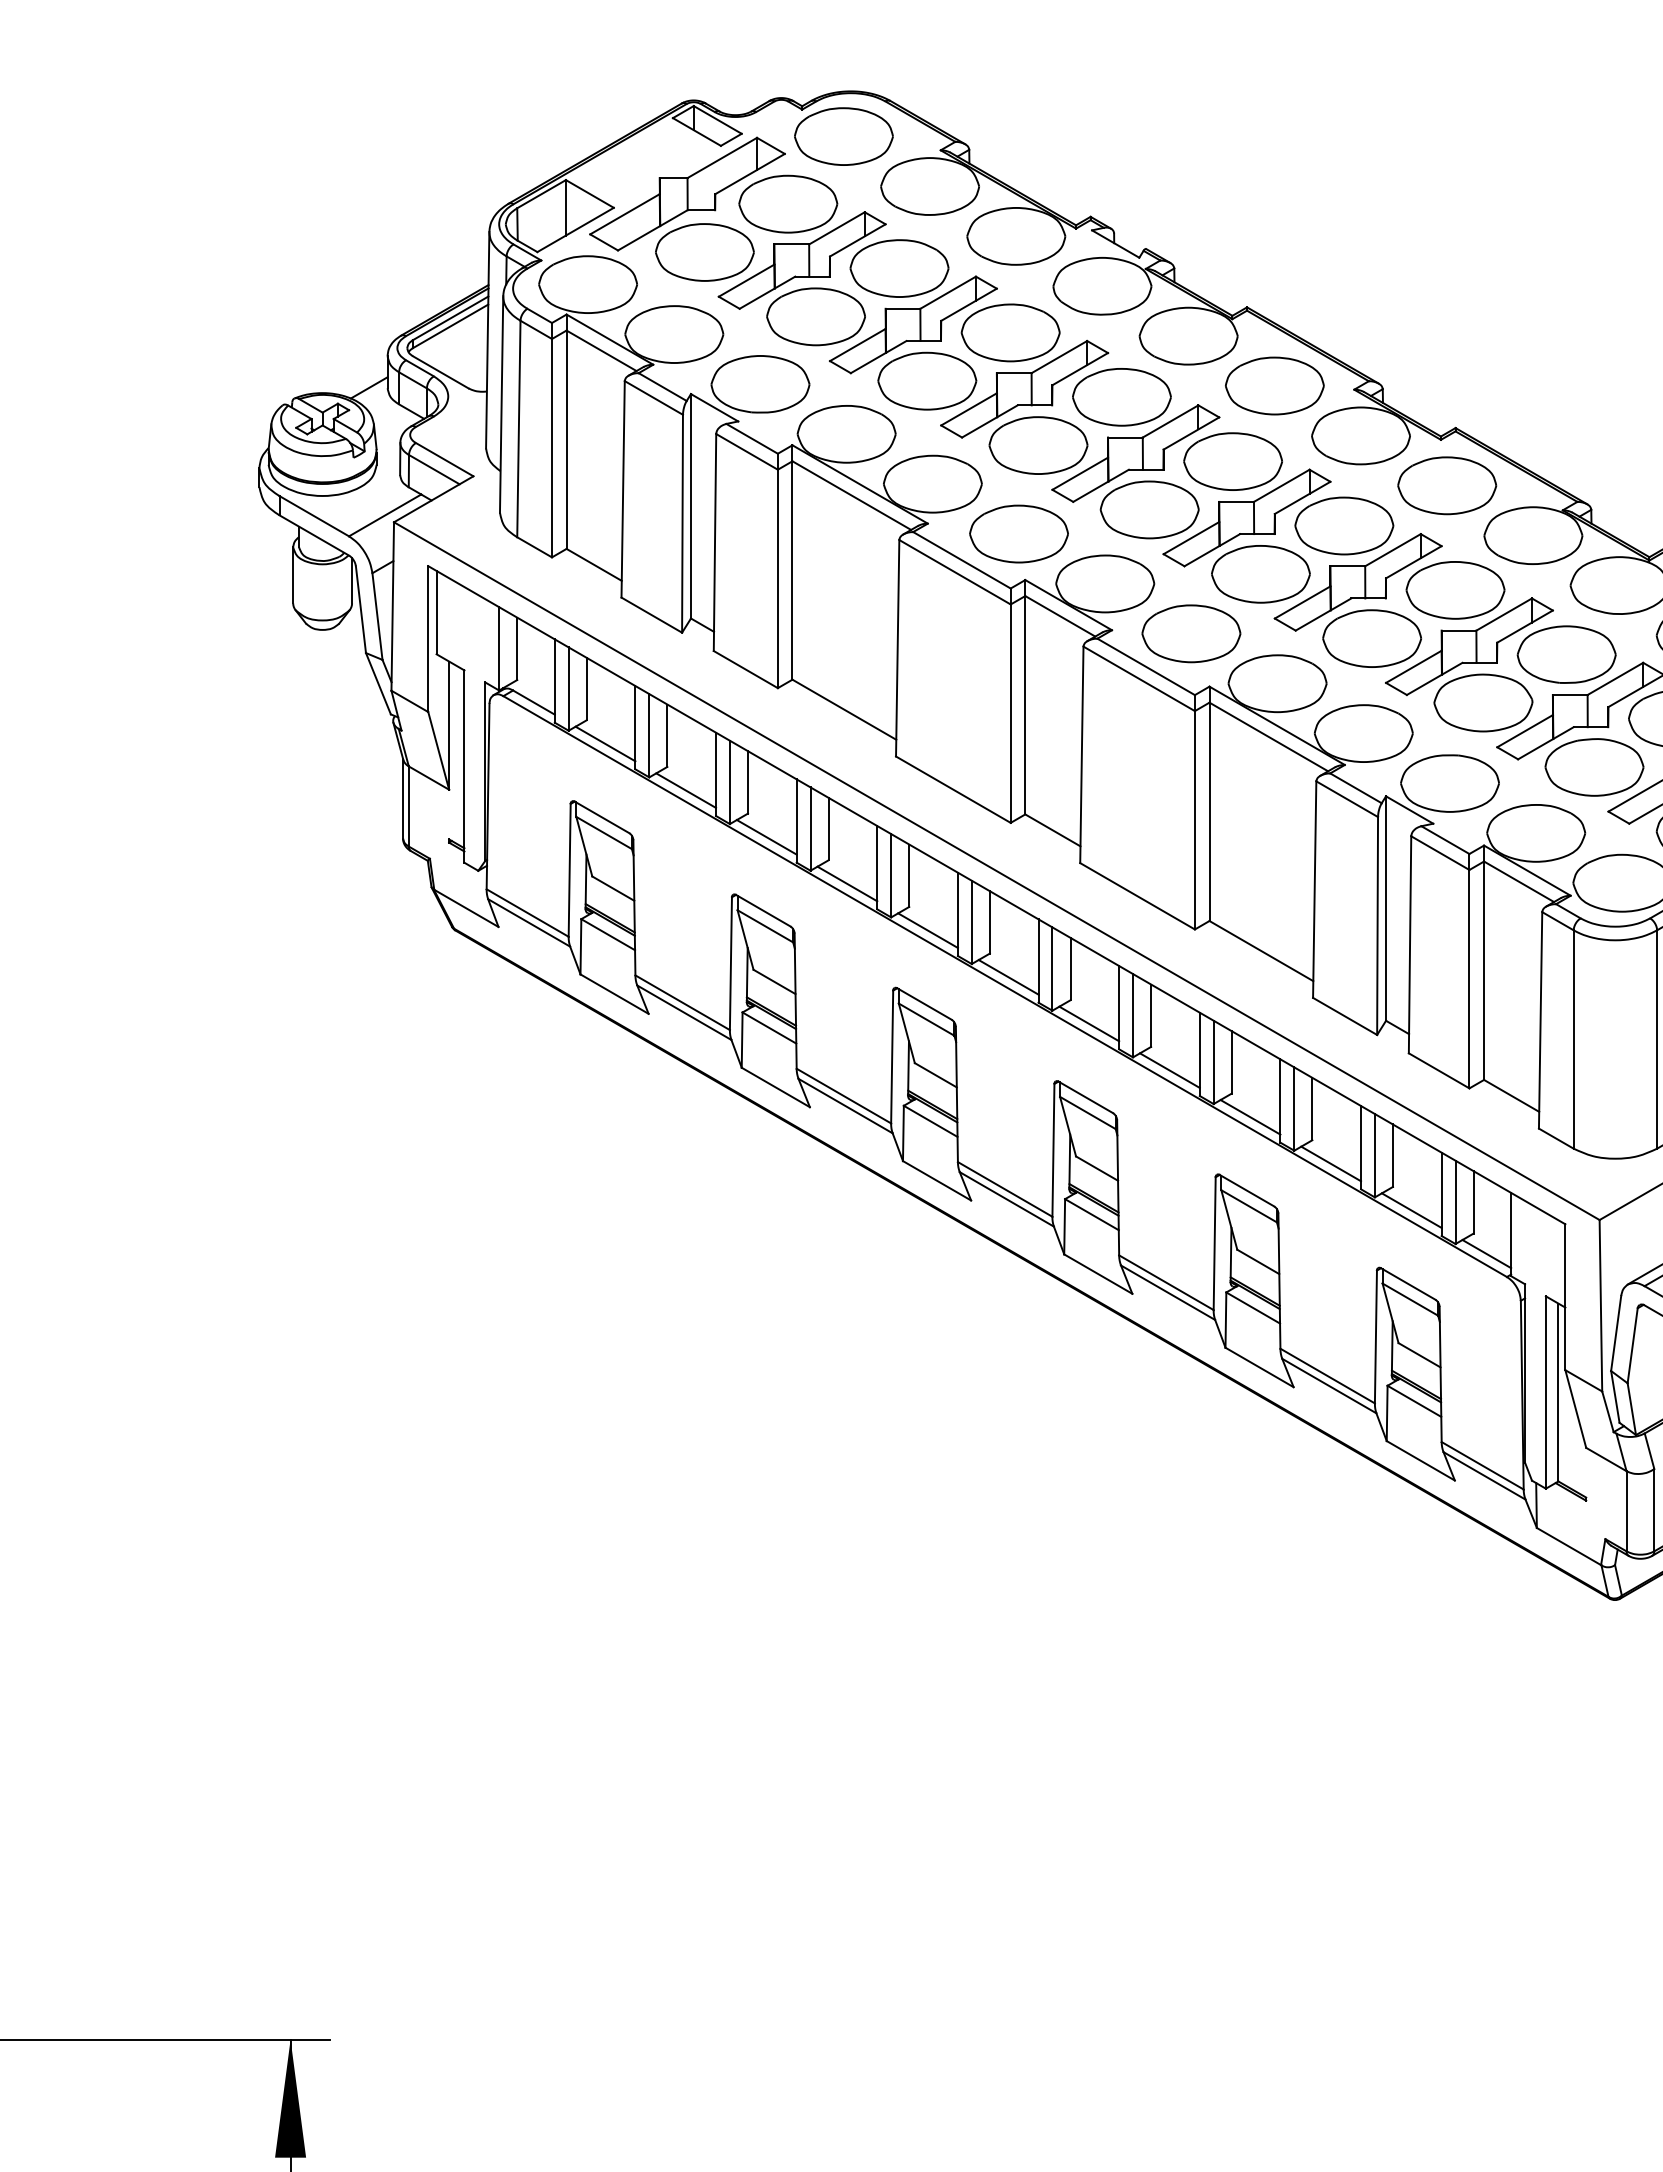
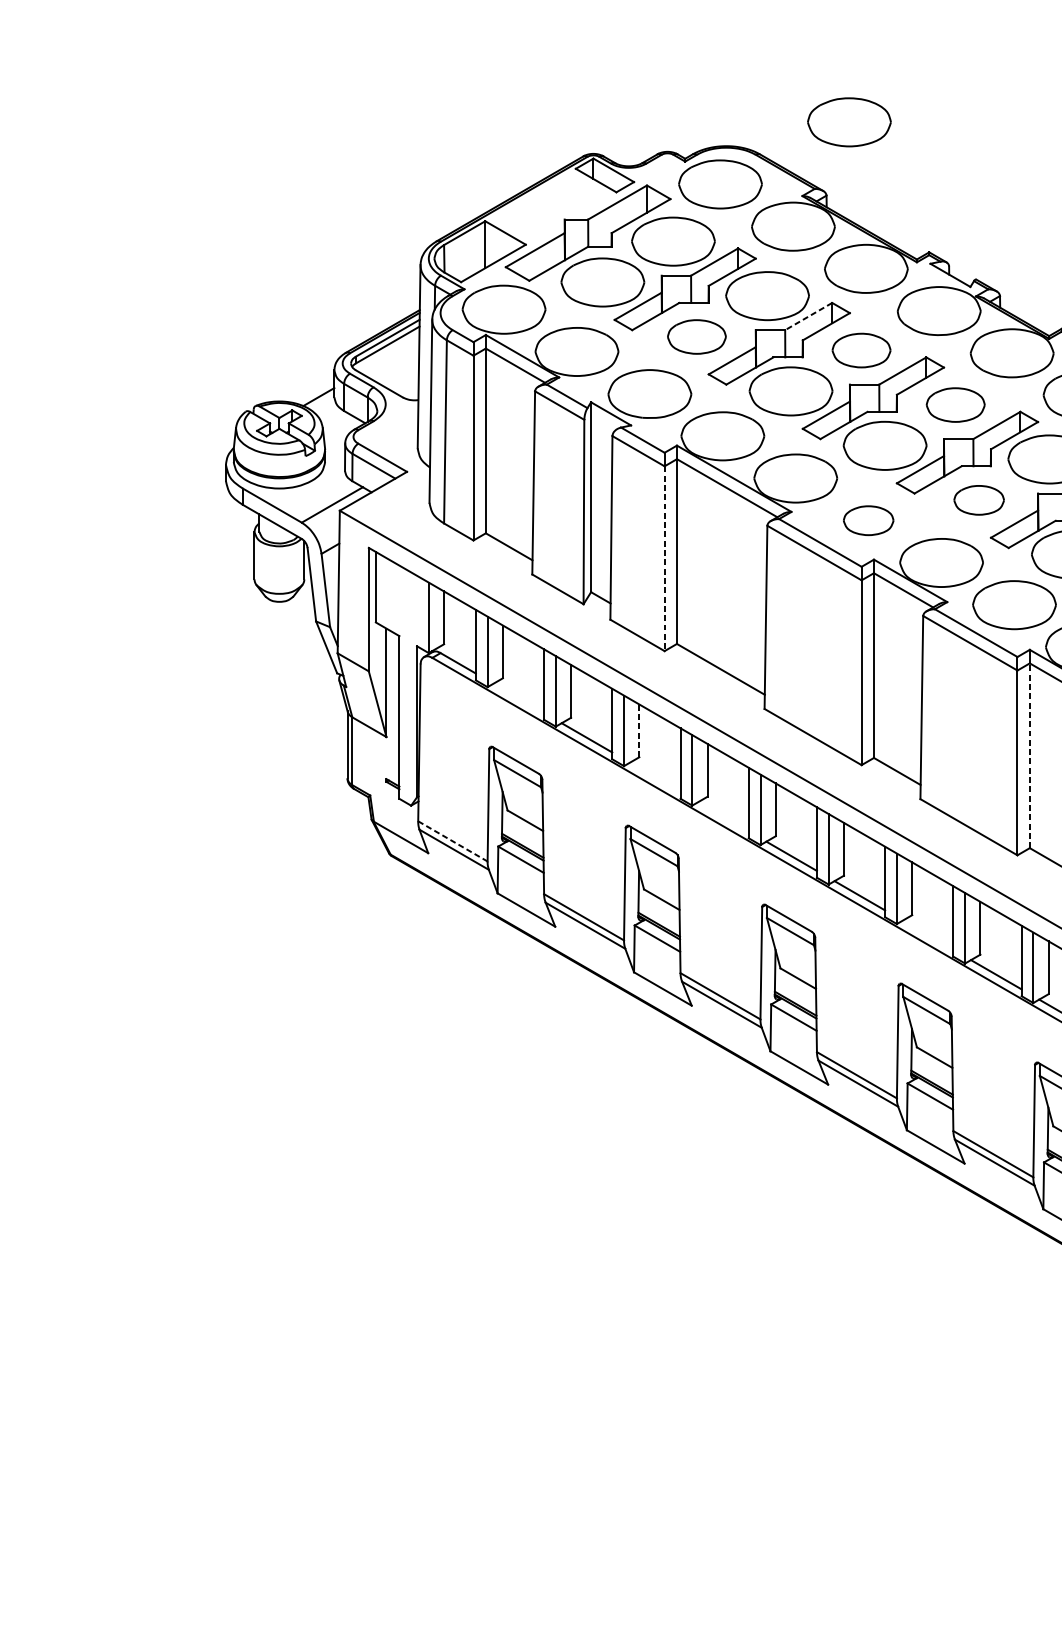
part: (996, 62) -> (849, 121), added
line: (947, 292) -> (808, 316), solid -> dashed
part: (815, 316) -> (696, 336), size x0.7
part: (1010, 332) -> (861, 350), size x0.7
part: (1121, 397) -> (955, 405), size x0.7
part: (1149, 509) -> (979, 499), size x0.6
part: (1018, 533) -> (868, 520), size x0.6
line: (777, 579) -> (664, 559), solid -> dashed
line: (605, 743) -> (518, 697), removed
line: (748, 781) -> (639, 730), solid -> dashed
line: (1209, 811) -> (1029, 755), solid -> dashed
line: (766, 837) -> (654, 777), removed
line: (847, 883) -> (723, 816), removed
line: (528, 913) -> (453, 841), solid -> dashed
line: (1089, 1023) -> (928, 934), removed

